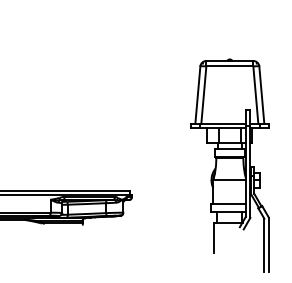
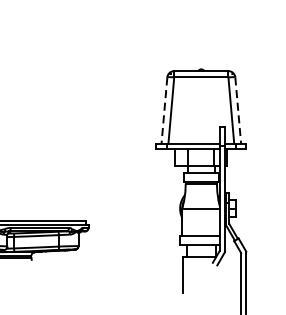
line: (197, 95) -> (164, 110), solid -> dashed
line: (261, 95) -> (237, 110), solid -> dashed

